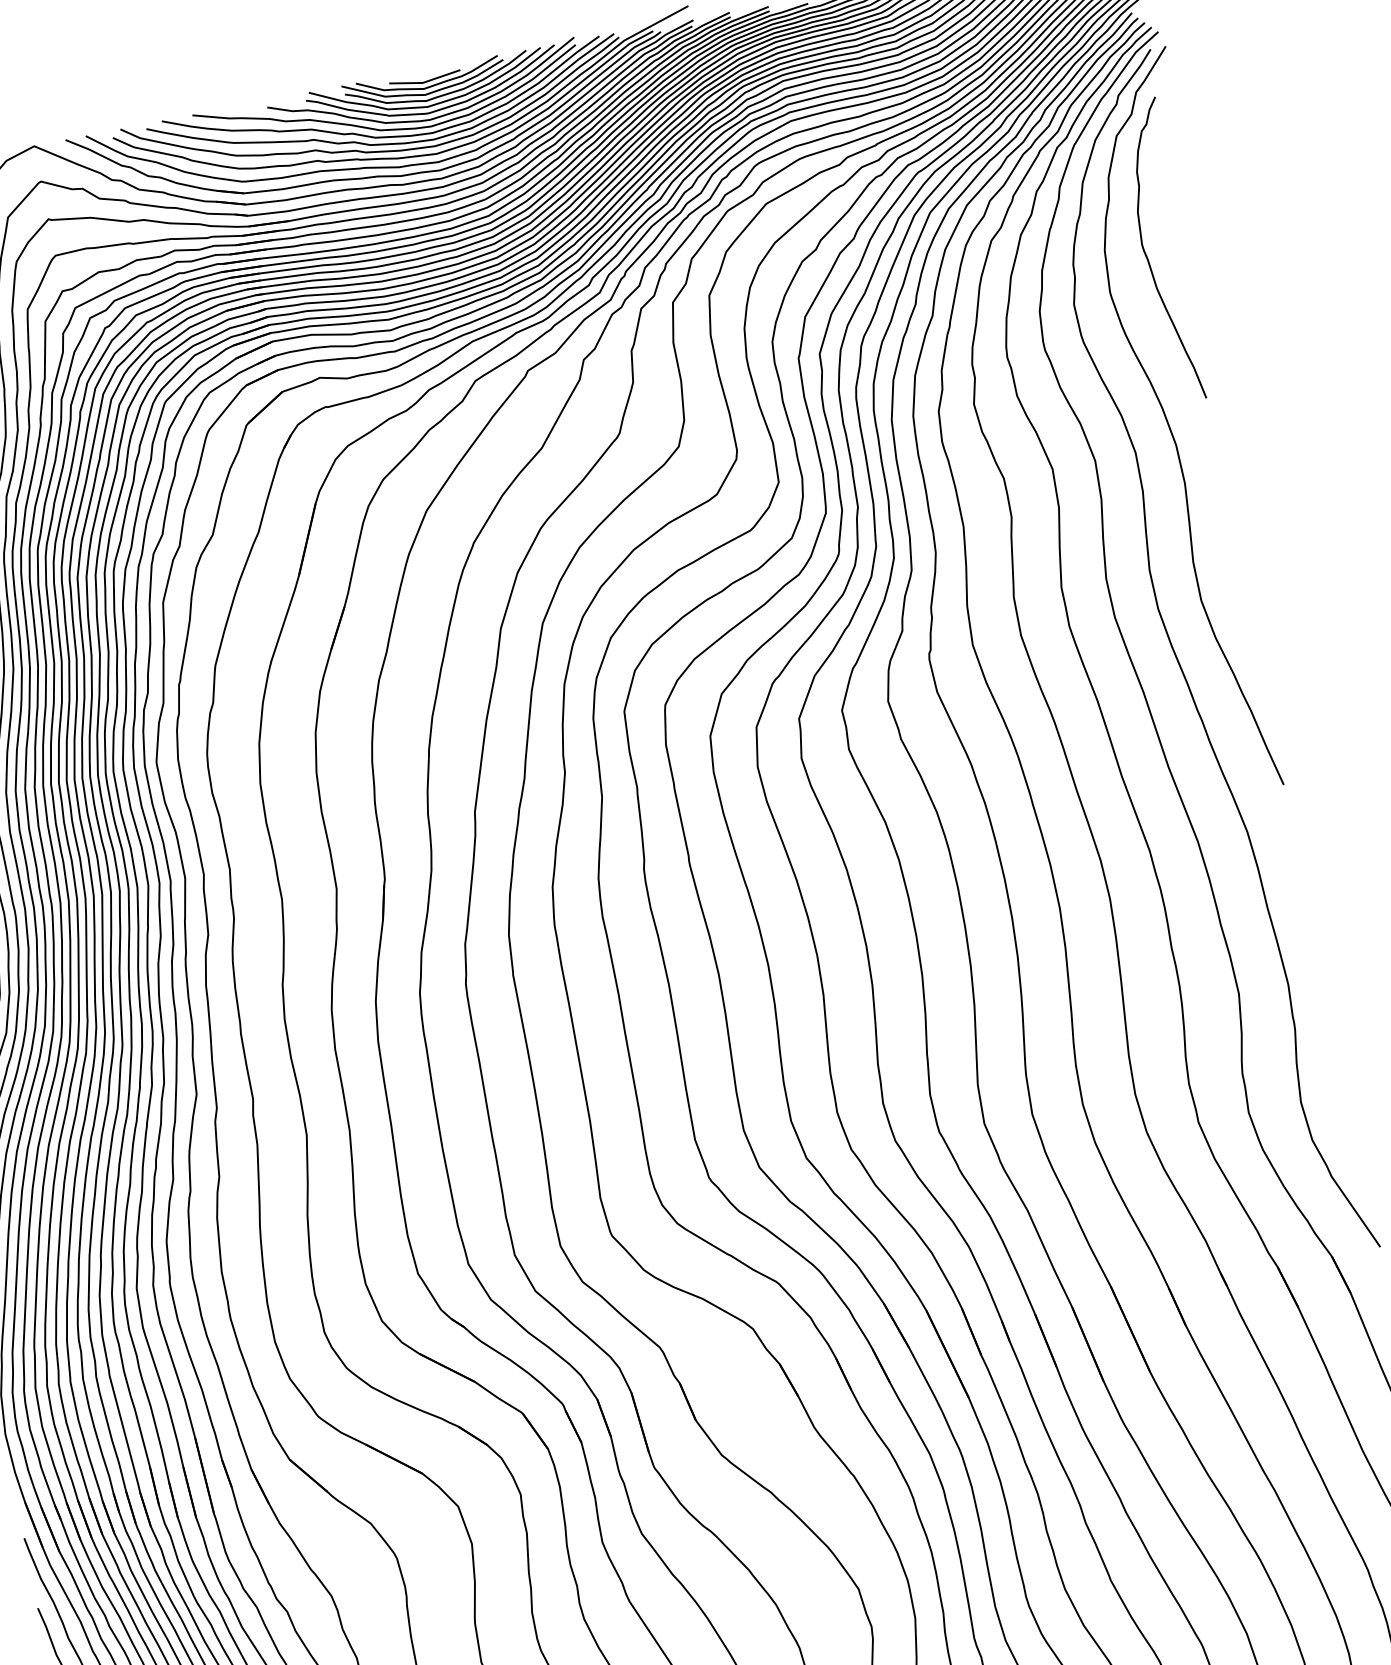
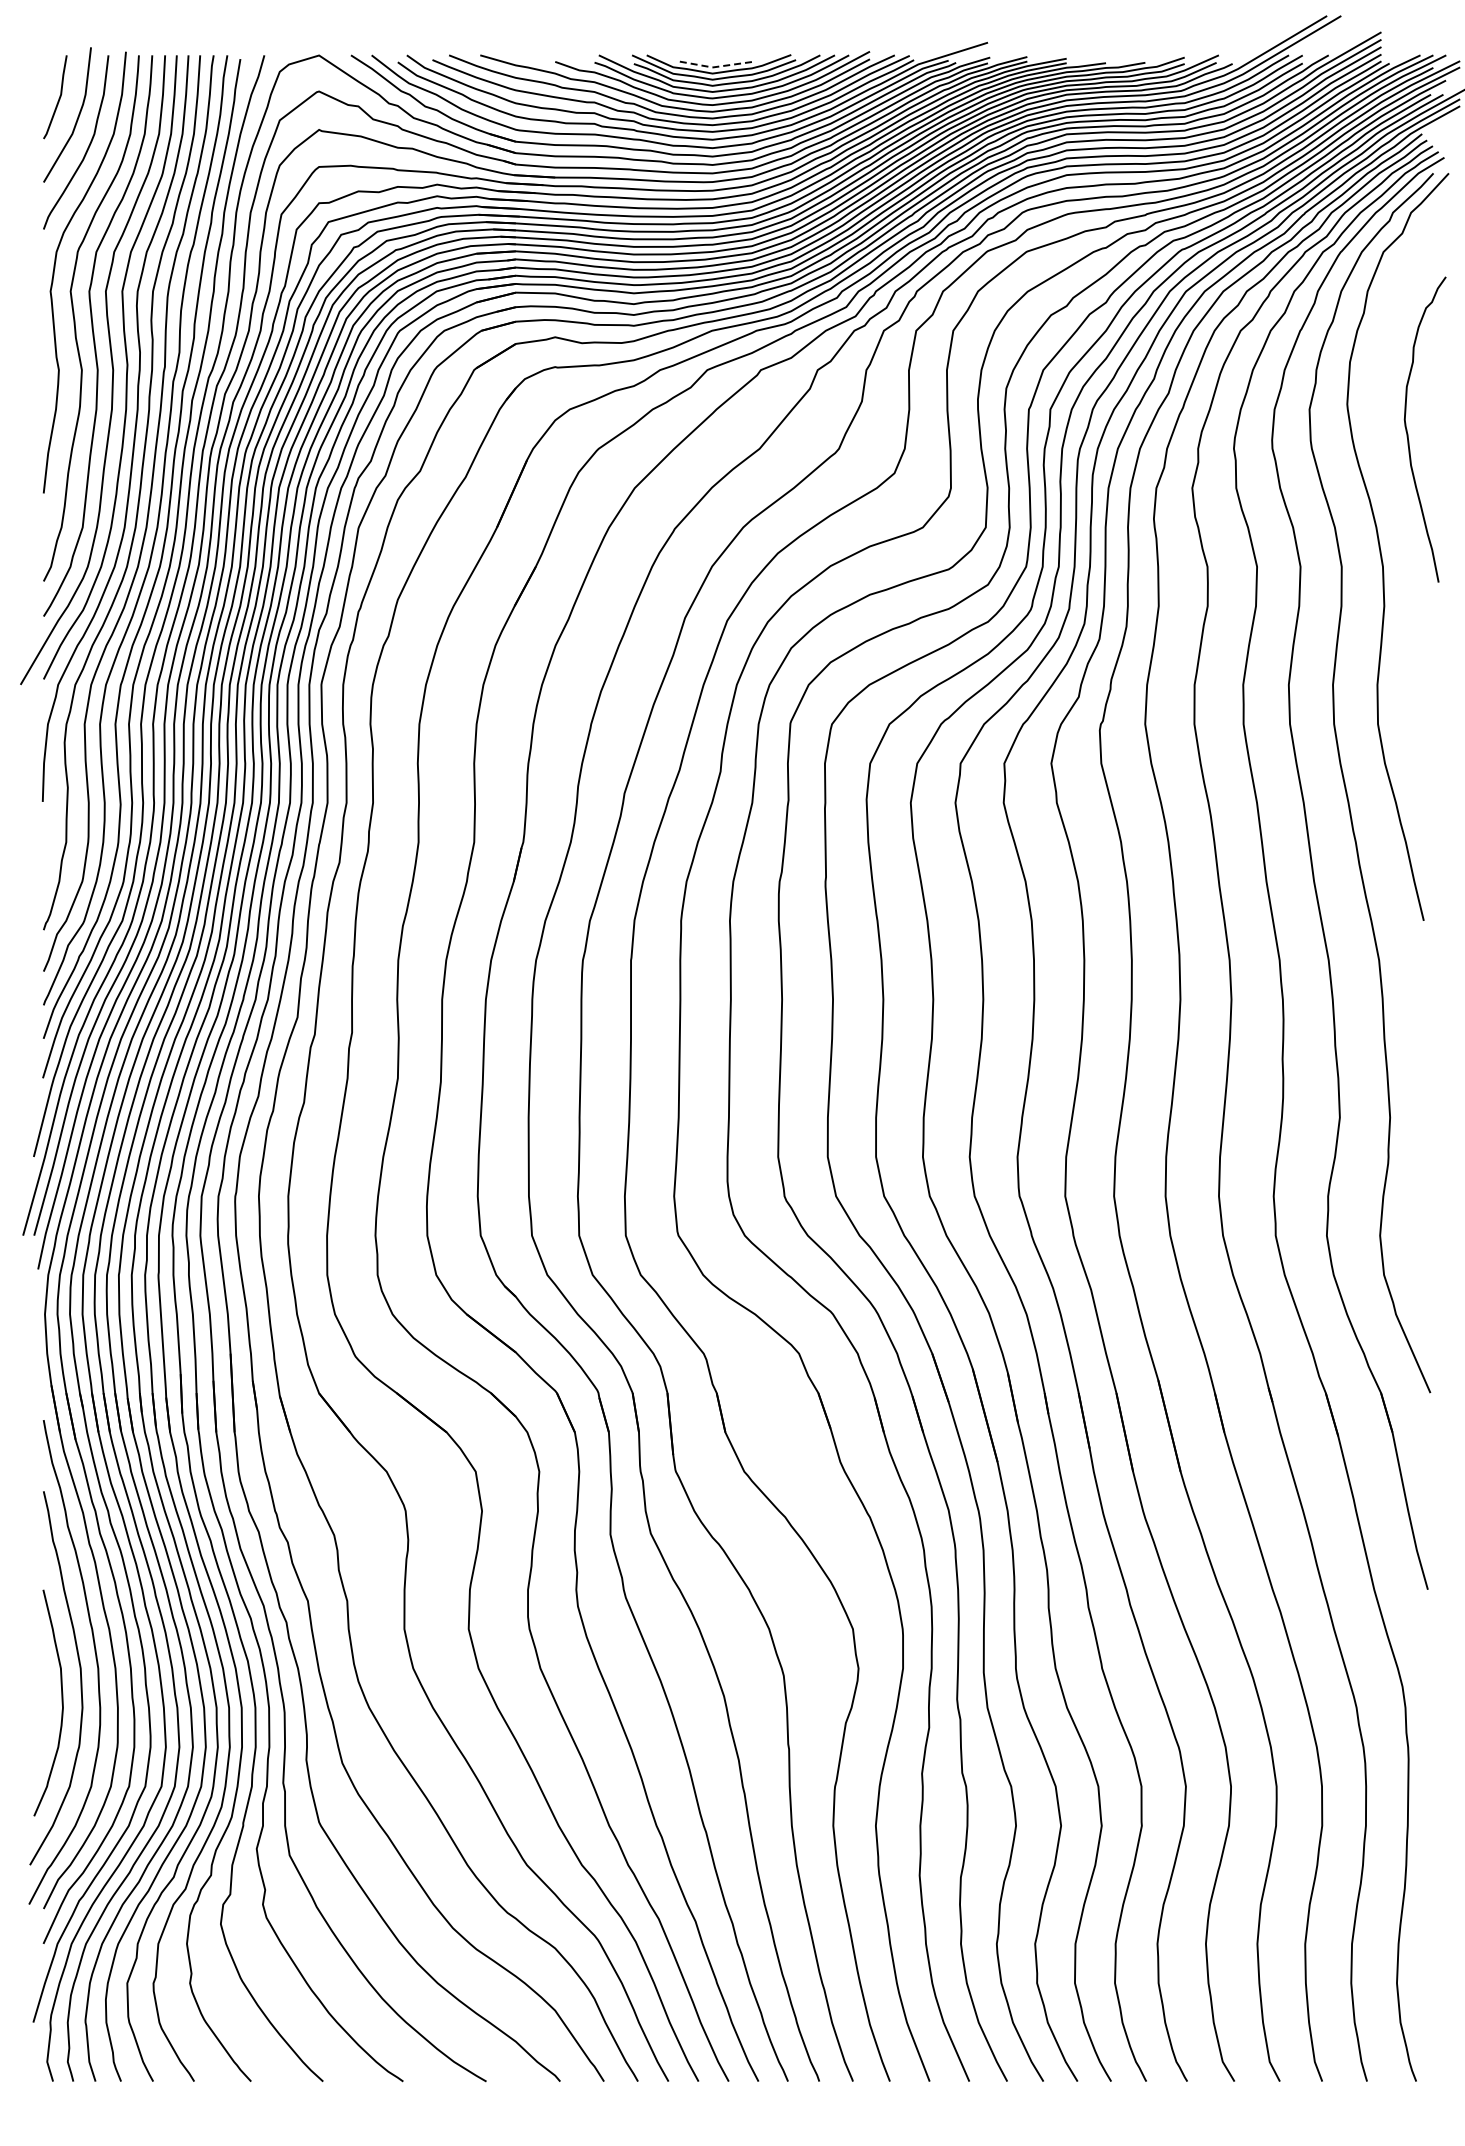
line: (424, 82) -> (714, 67), solid -> dashed
curve: (1148, 257) -> (1408, 433), moved

